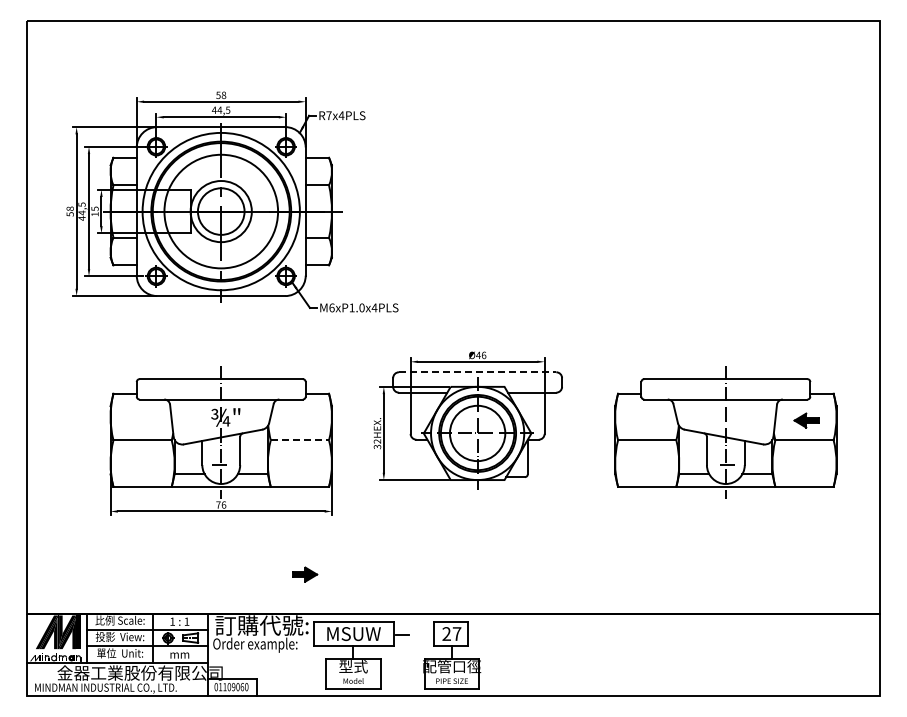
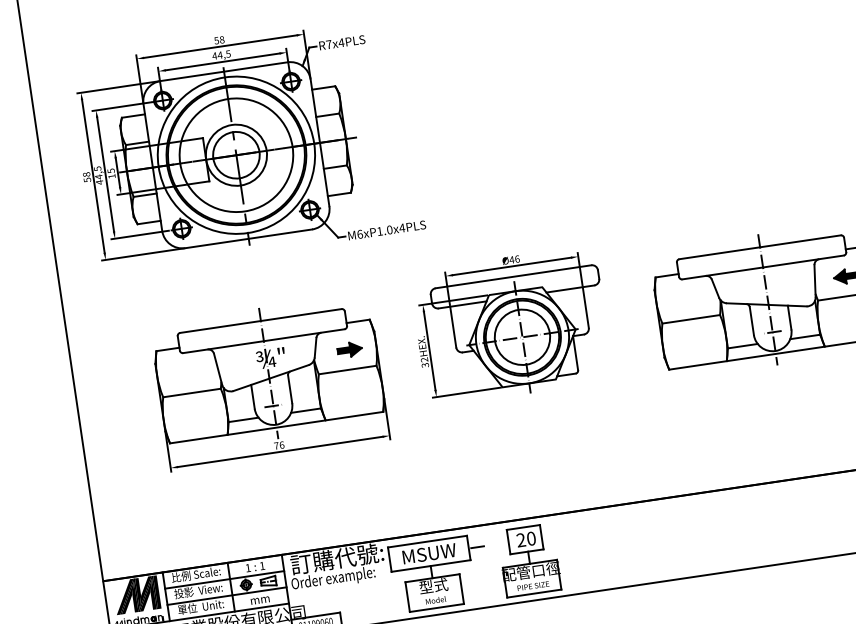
line: (477, 372) -> (513, 277), dashed -> solid
line: (300, 440) -> (348, 370), dashed -> solid
part: (305, 574) -> (350, 349), moved
text: (456, 633) -> (530, 538), 27 -> 20

